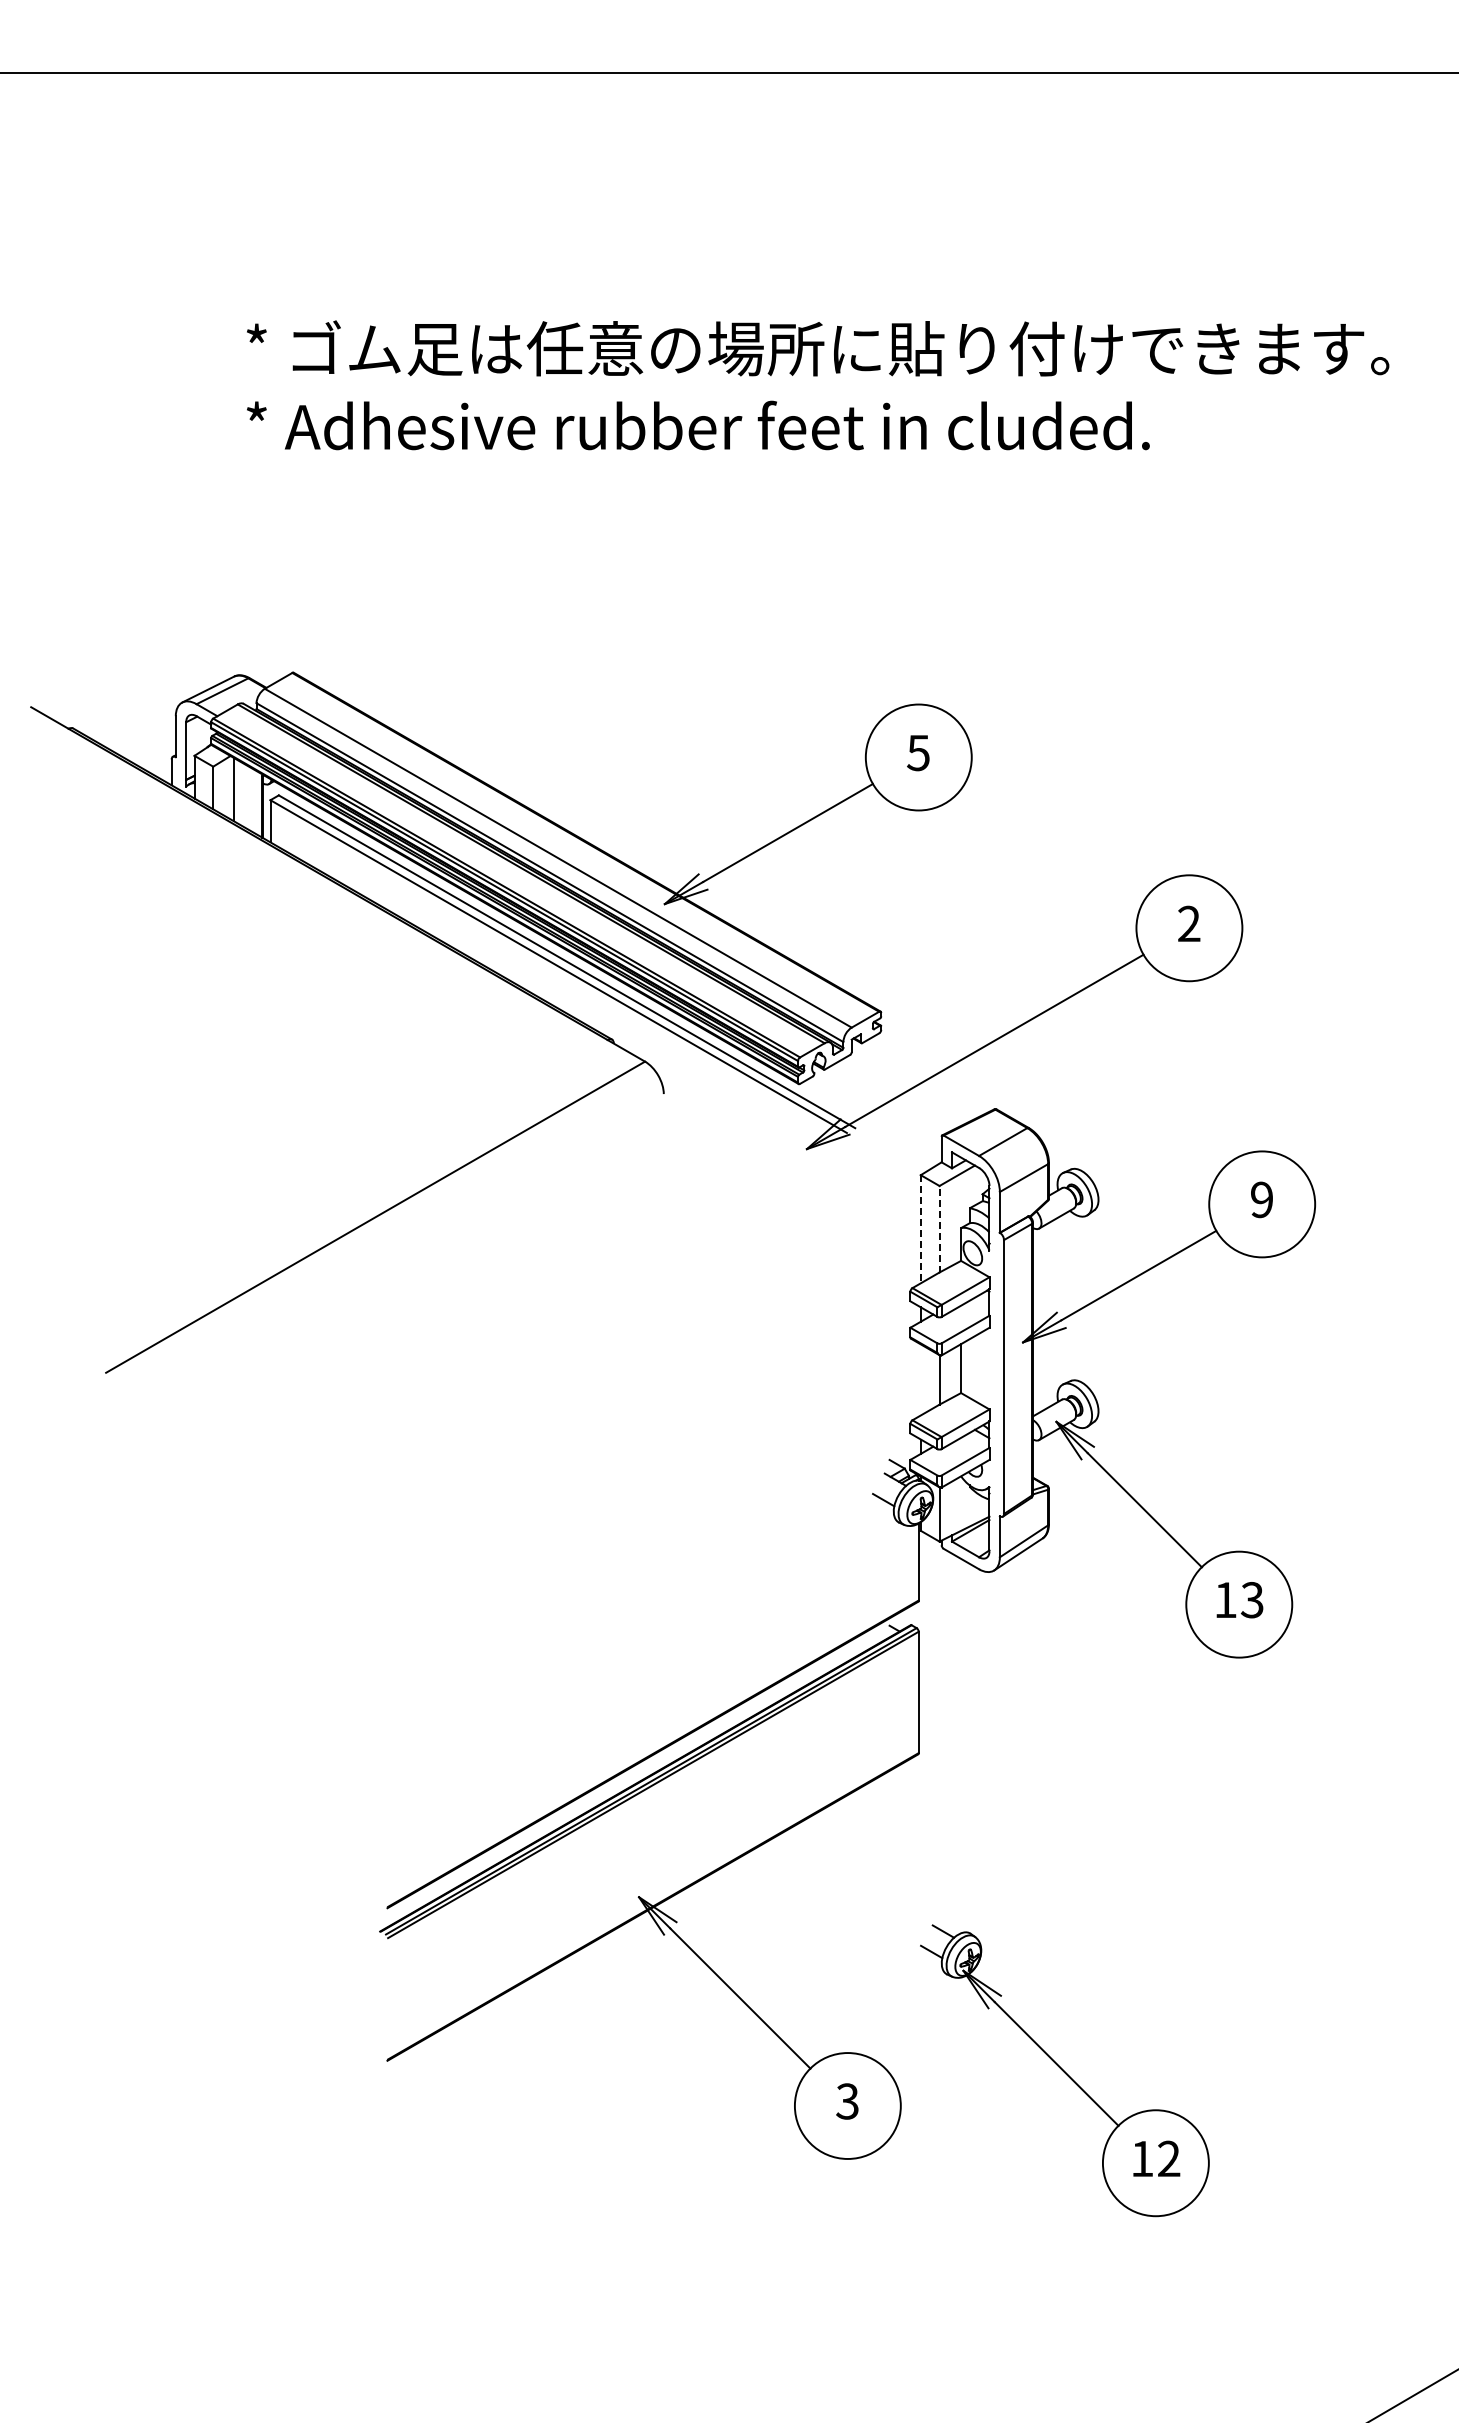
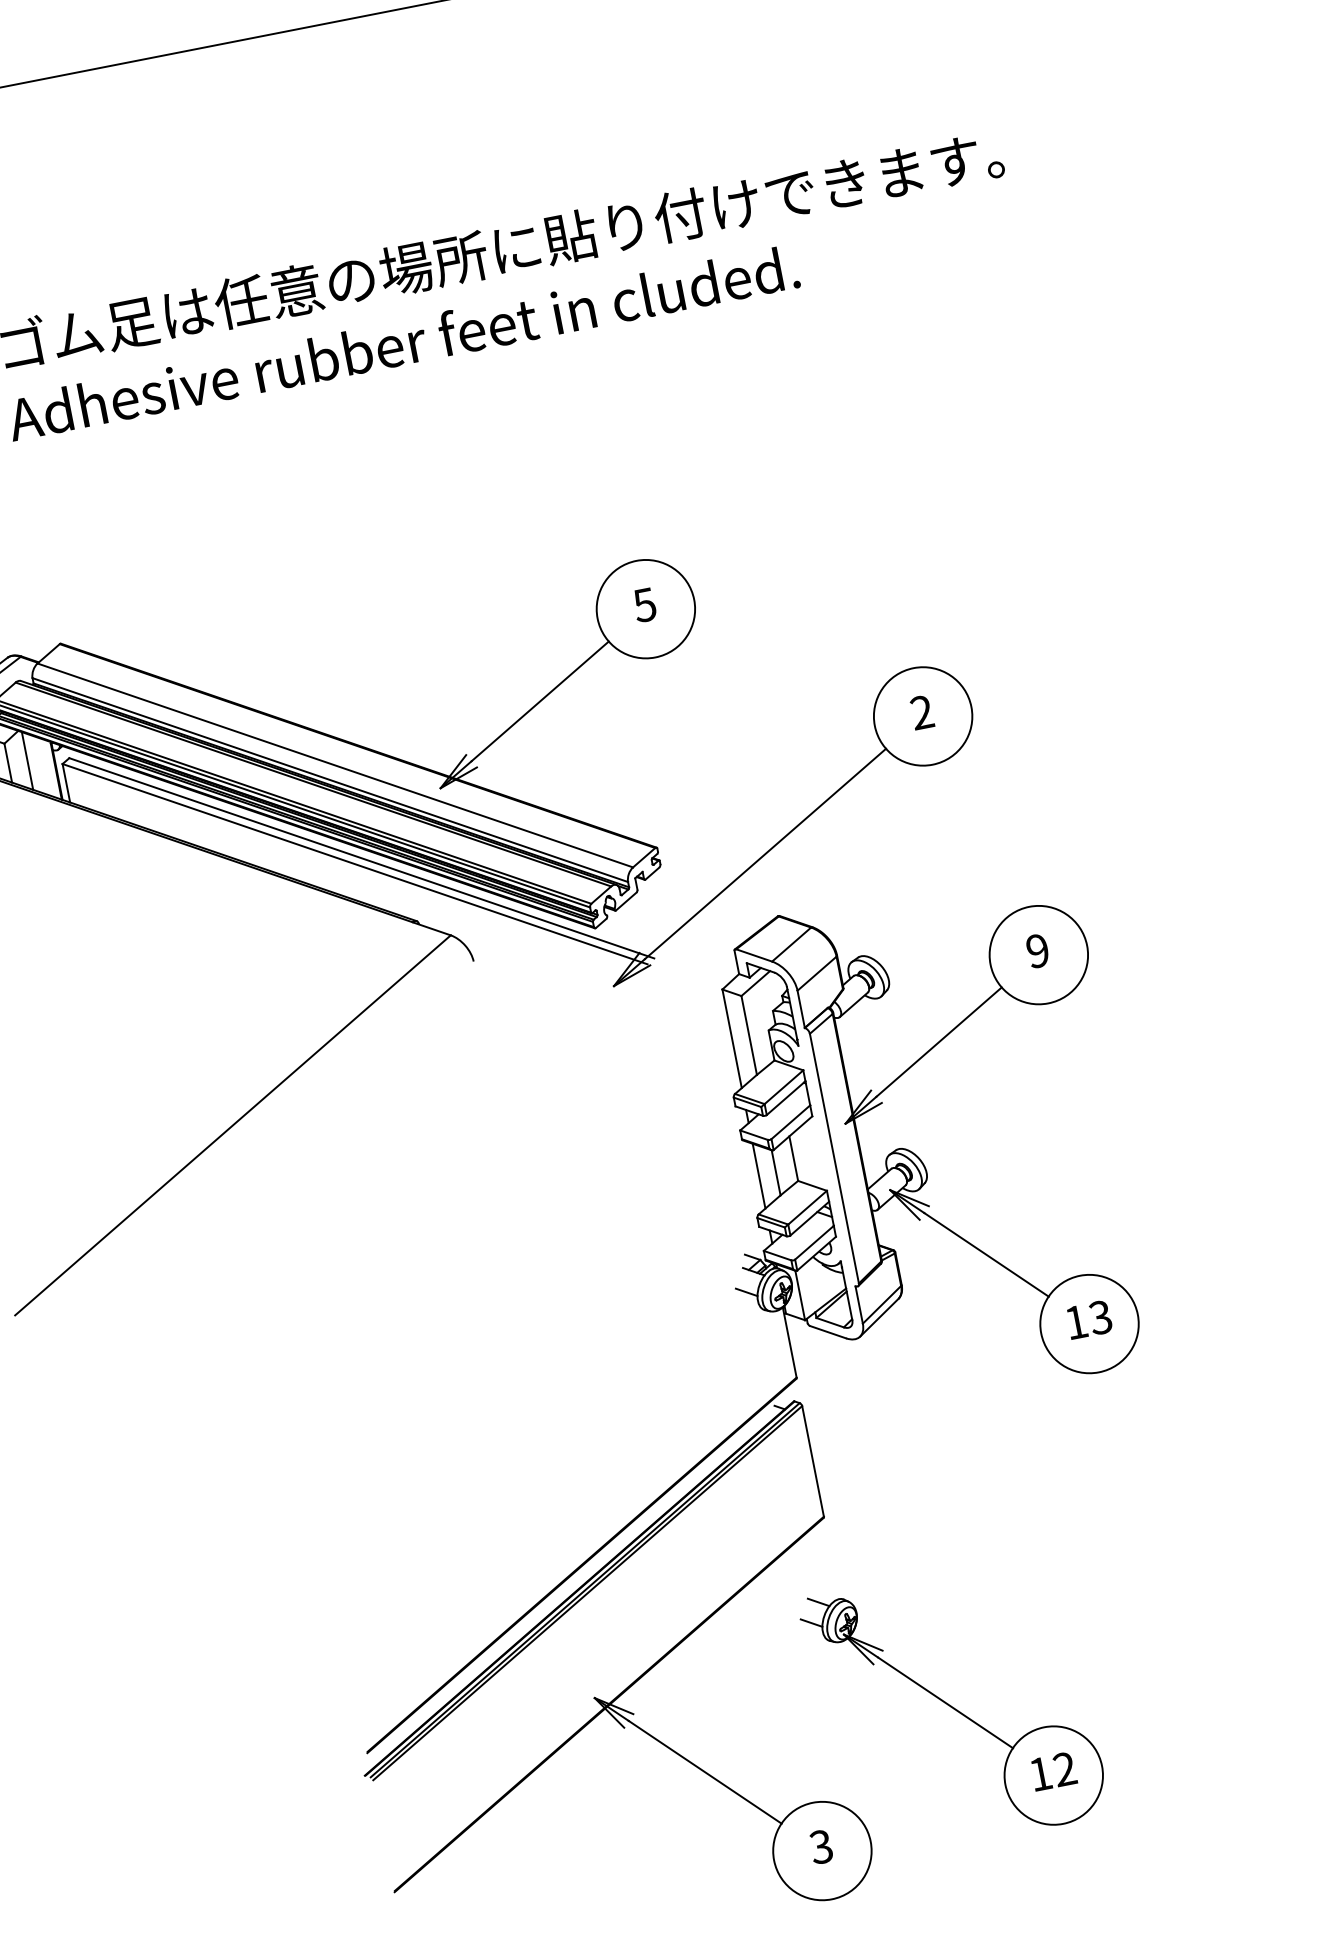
line: (939, 1228) -> (749, 1034), dashed -> solid
line: (920, 1229) -> (731, 1039), dashed -> solid
line: (920, 1379) -> (758, 1175), added
part: (1064, 2070) -> (953, 1707), moved

